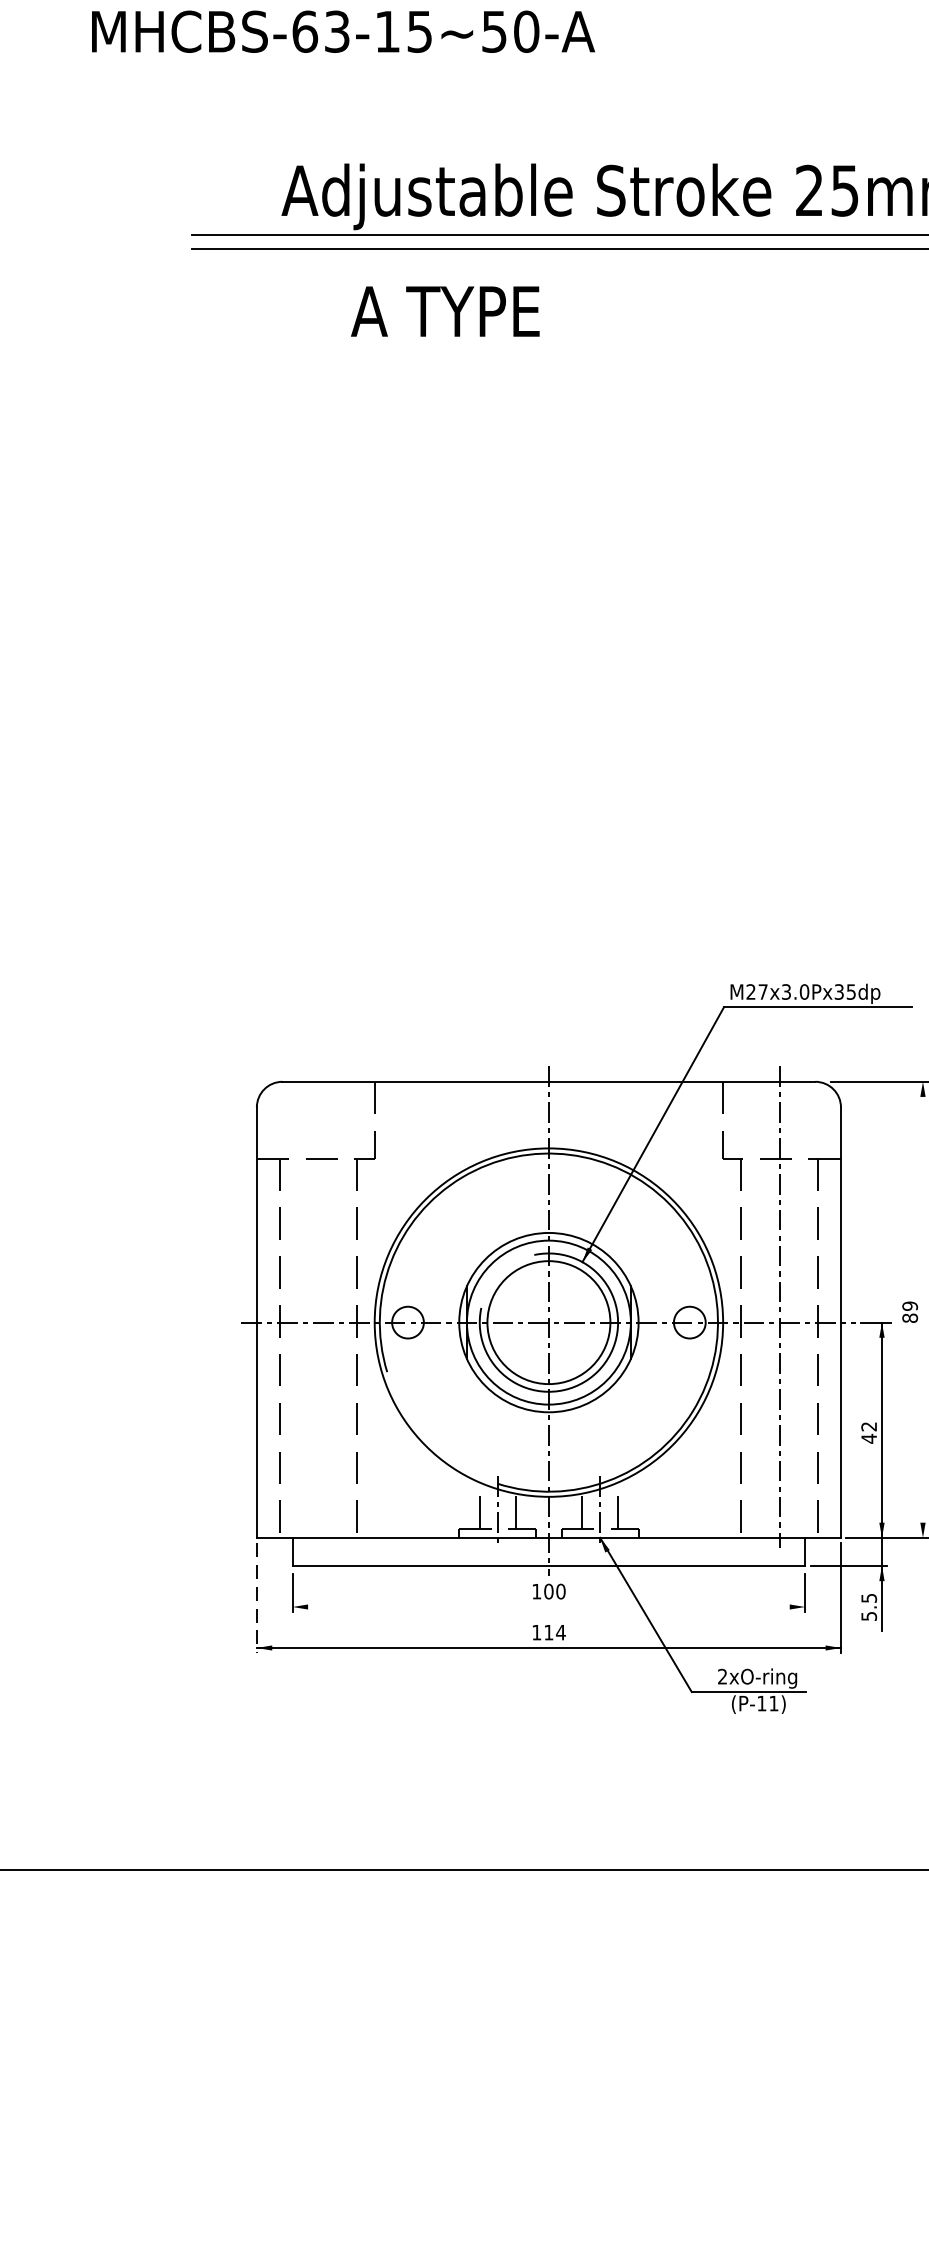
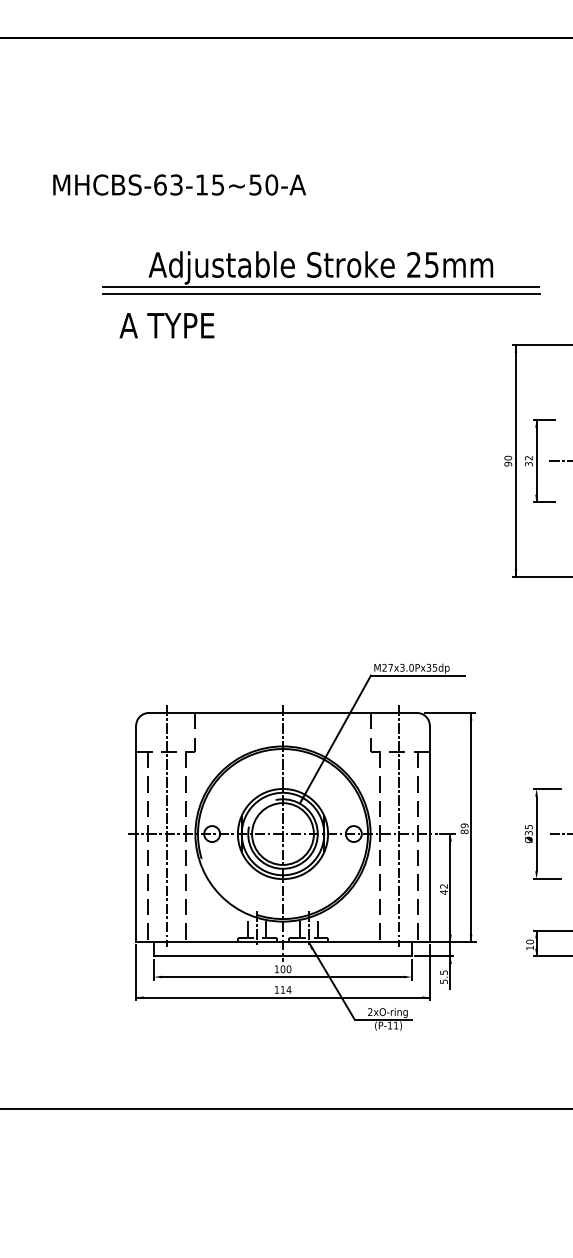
text: (444, 311) -> (166, 325), moved
line: (319, 1307) -> (167, 826), added
line: (923, 1309) -> (471, 827), added
line: (257, 1597) -> (136, 972), dashed -> solid
line: (547, 1607) -> (282, 977), added

